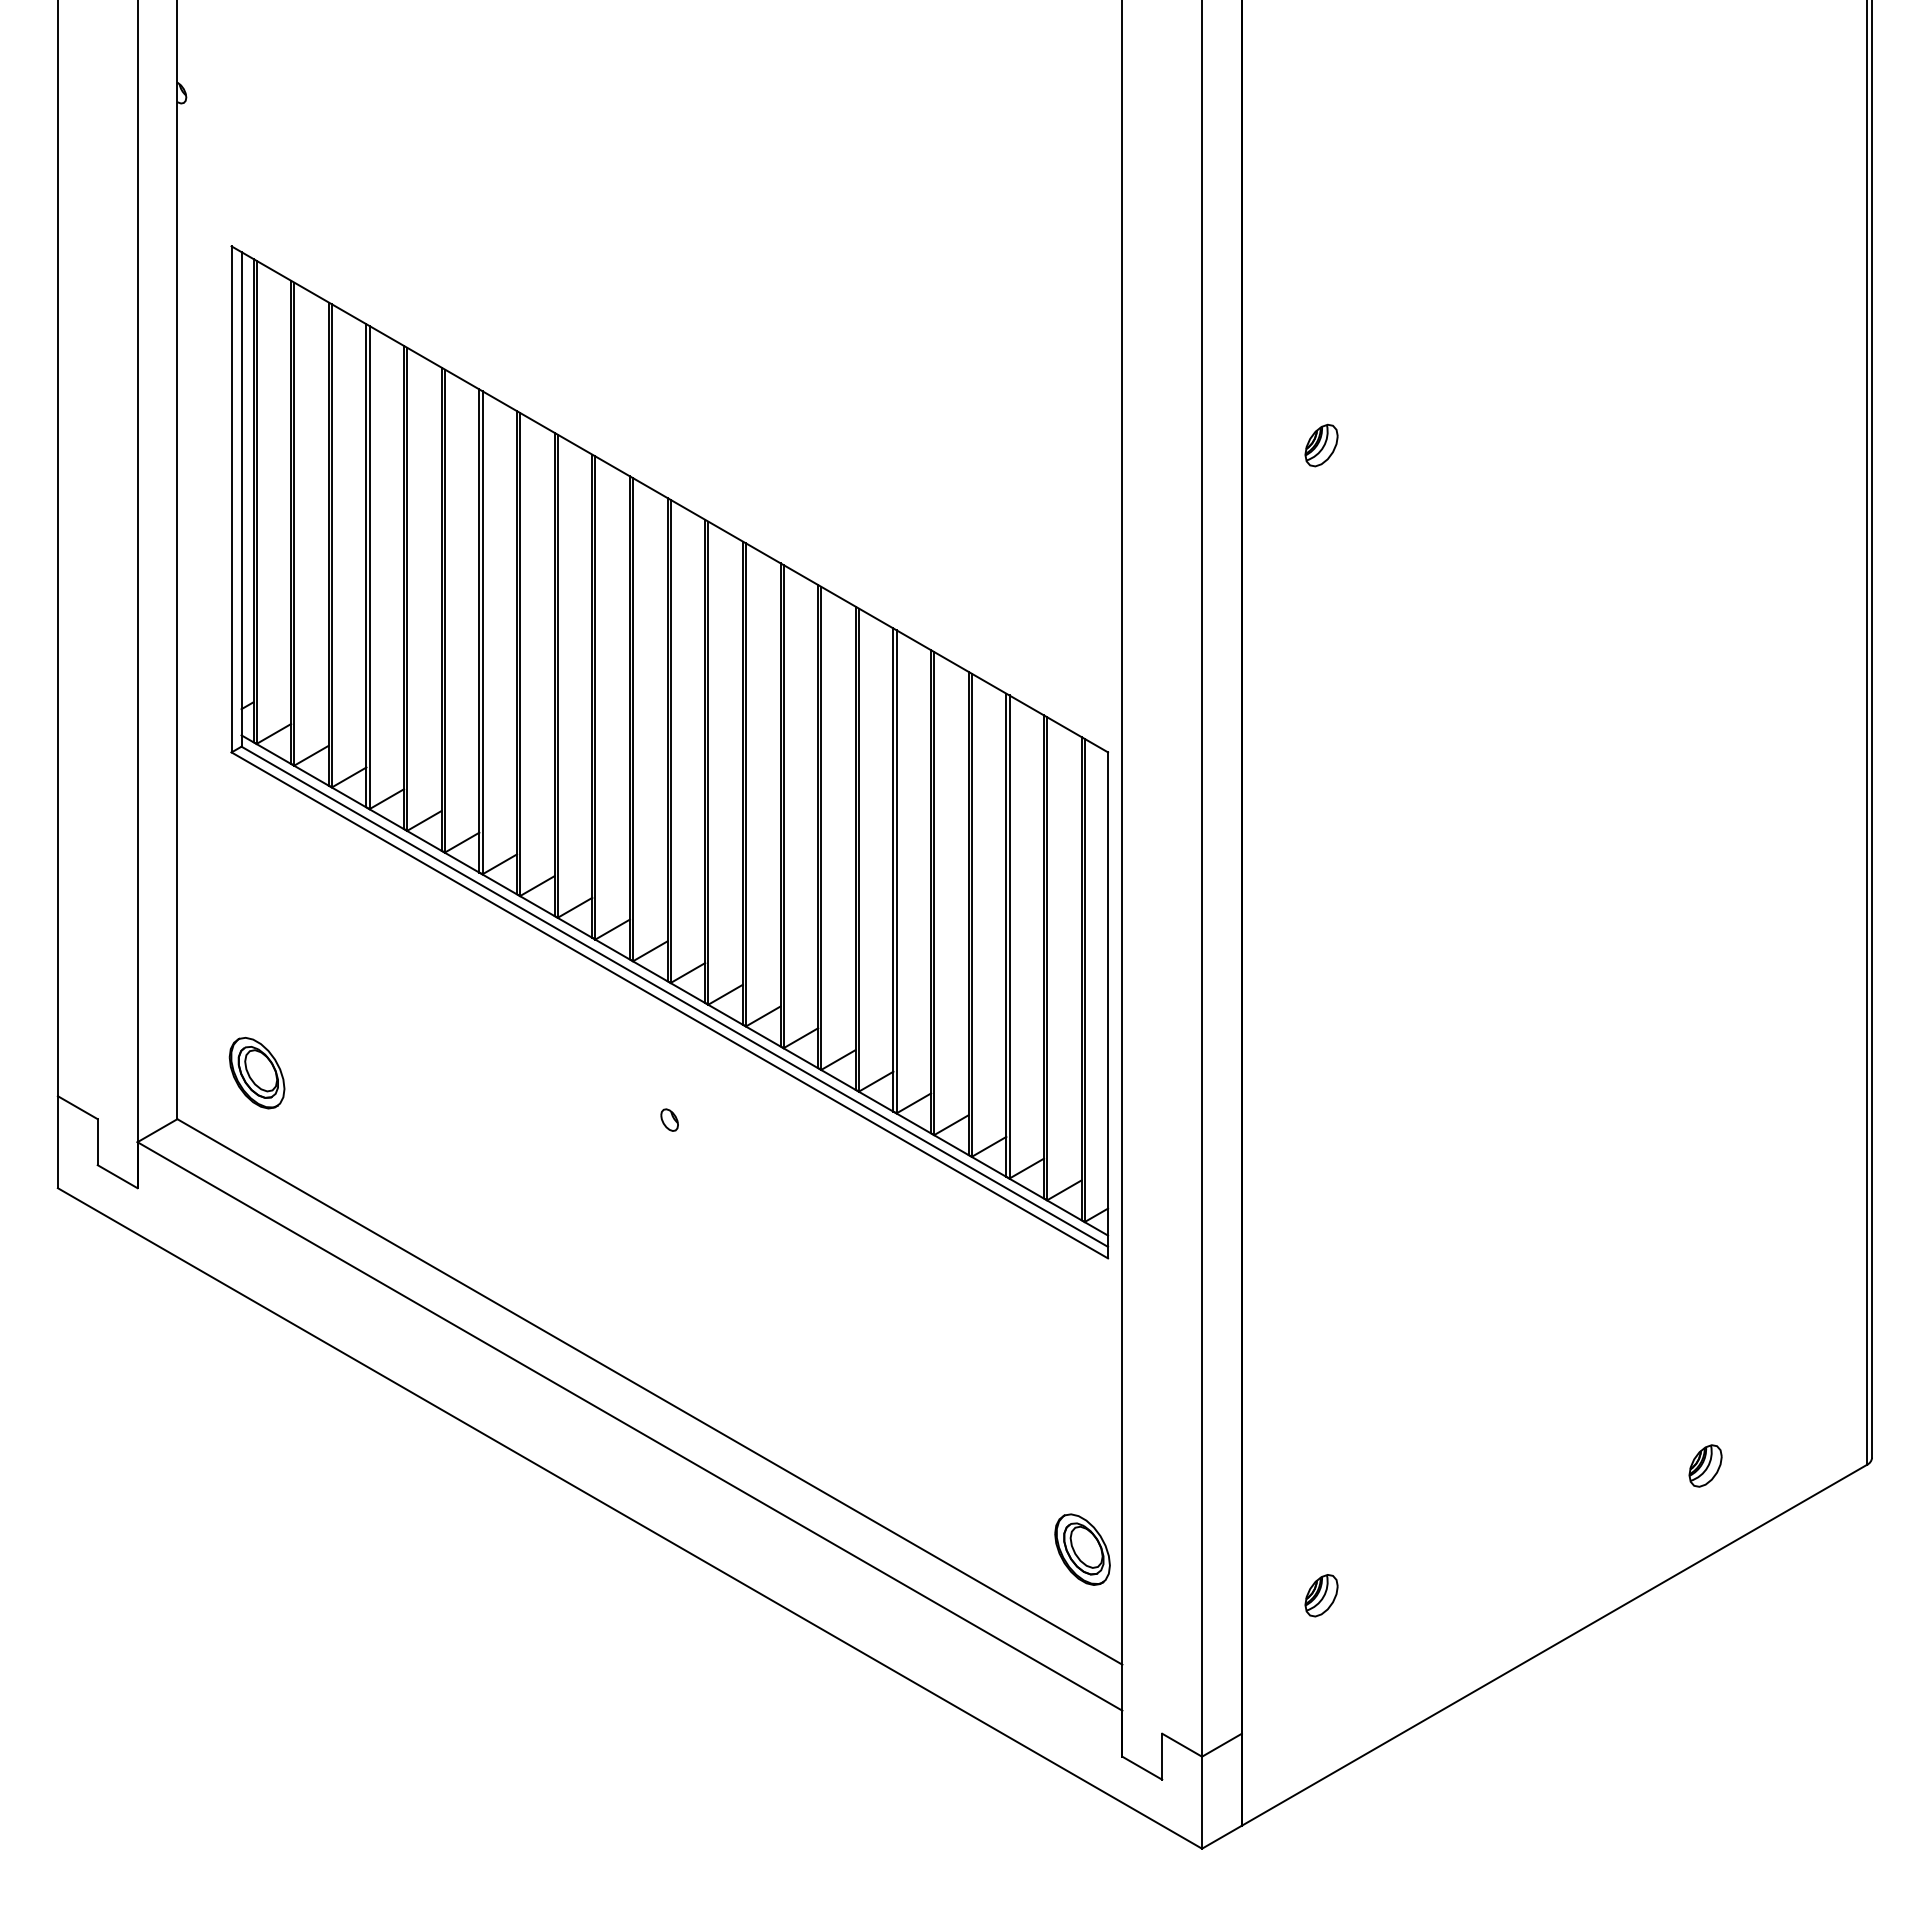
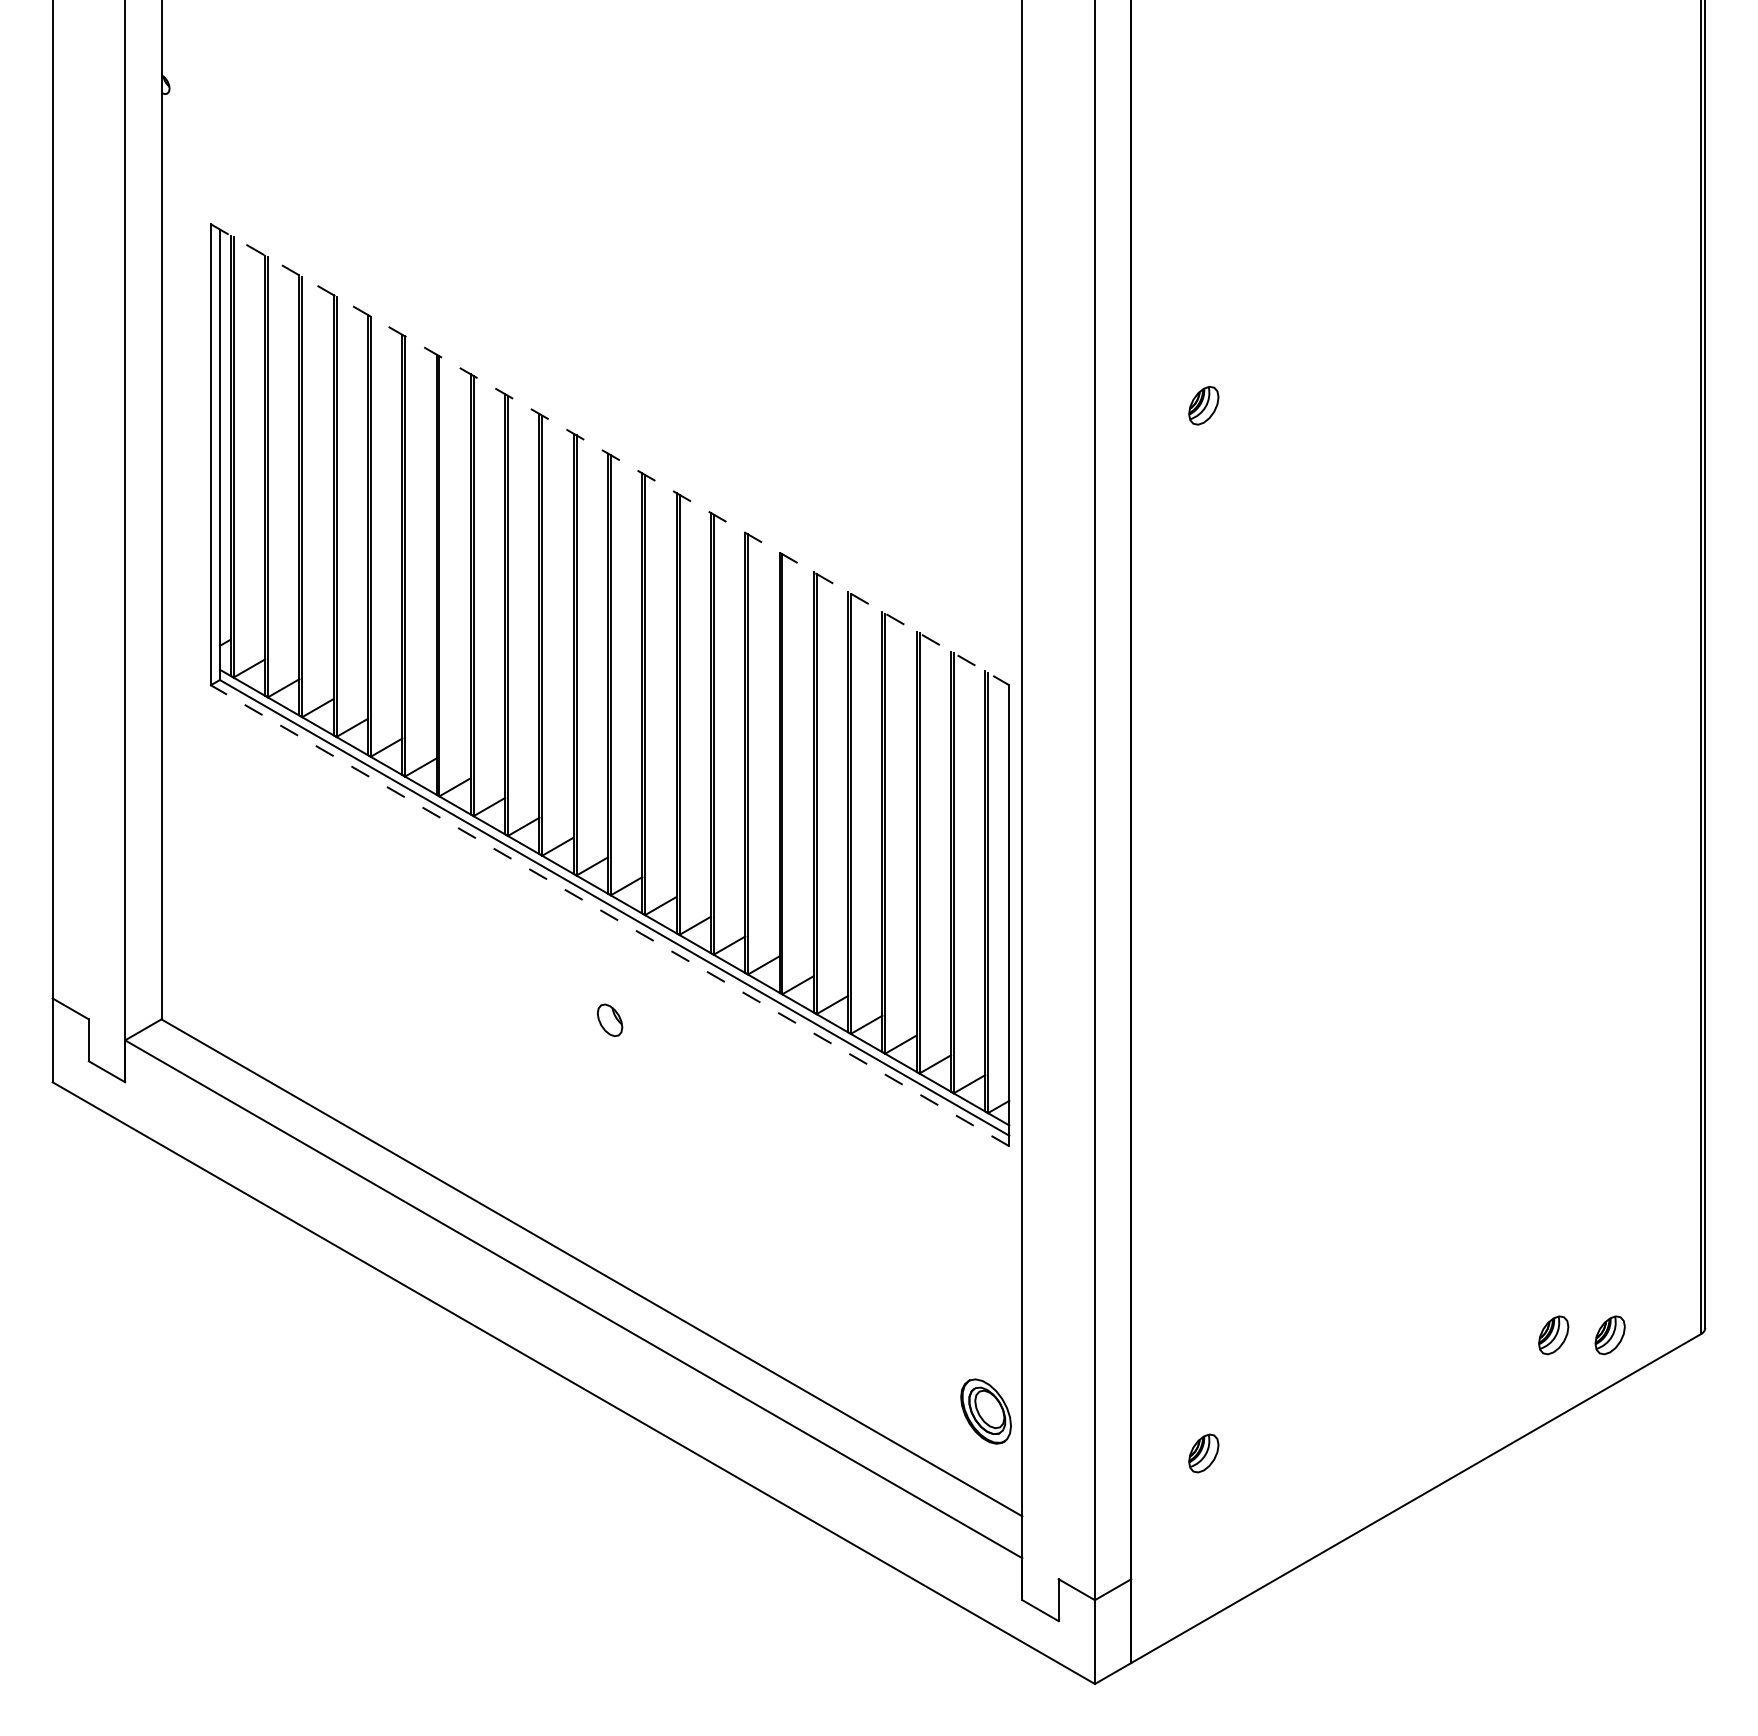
line: (670, 499) -> (610, 454), solid -> dashed
line: (669, 1005) -> (609, 915), solid -> dashed
part: (256, 1073) -> (233, 977), removed
part: (669, 1119) -> (609, 1019), size x1.6
part: (1767, 1465) -> (1610, 1334), added

